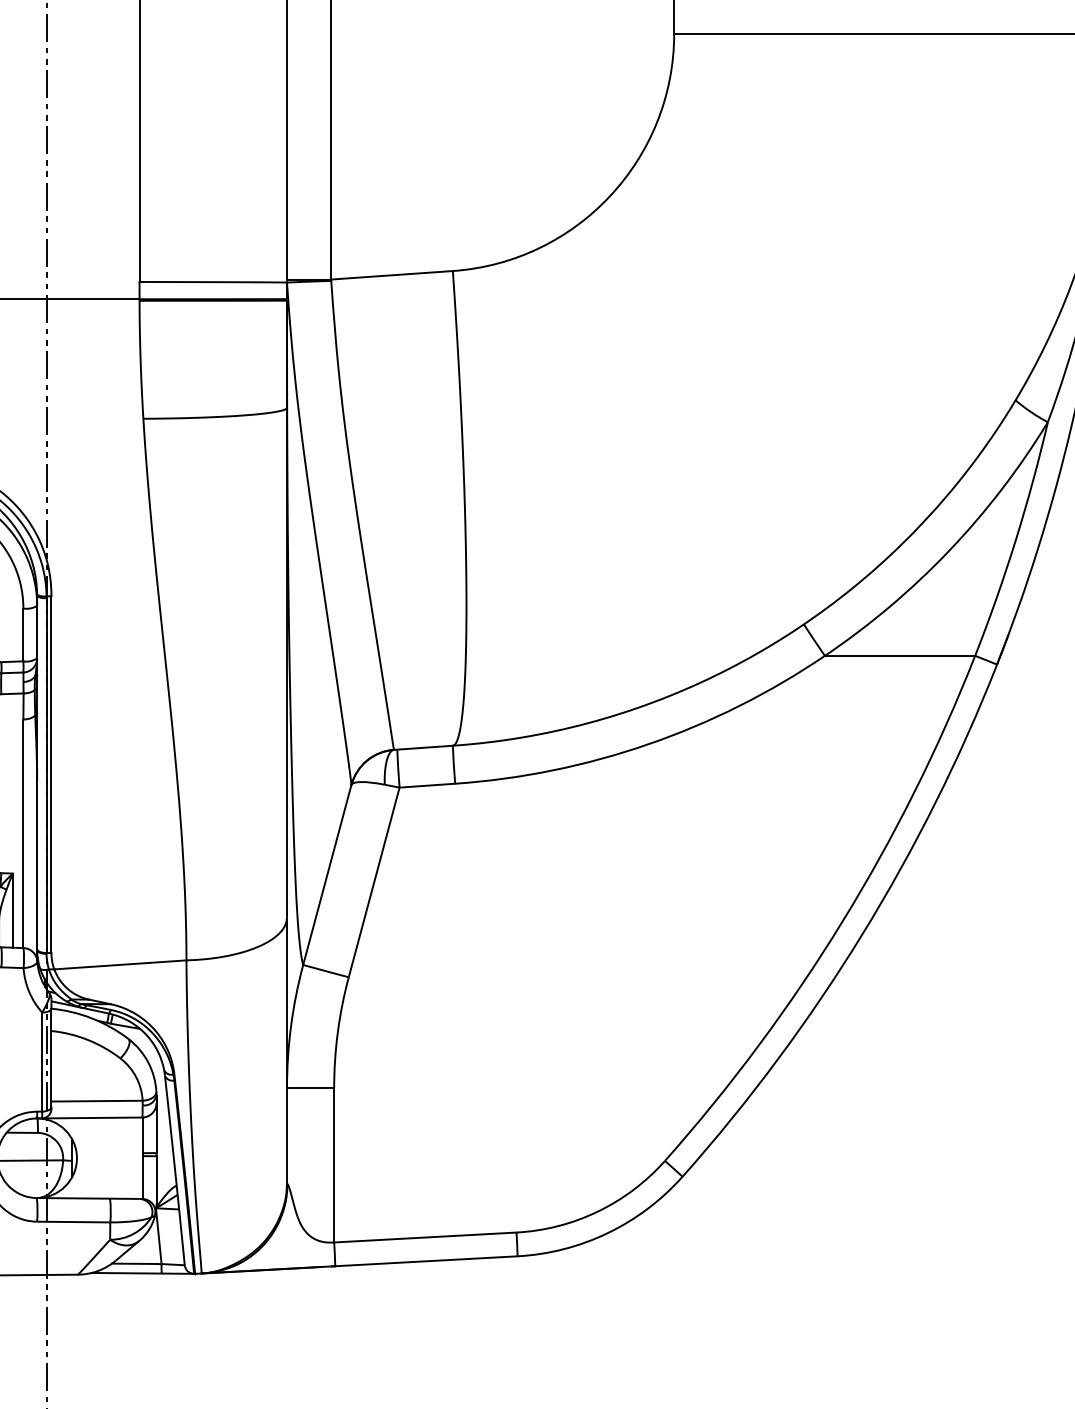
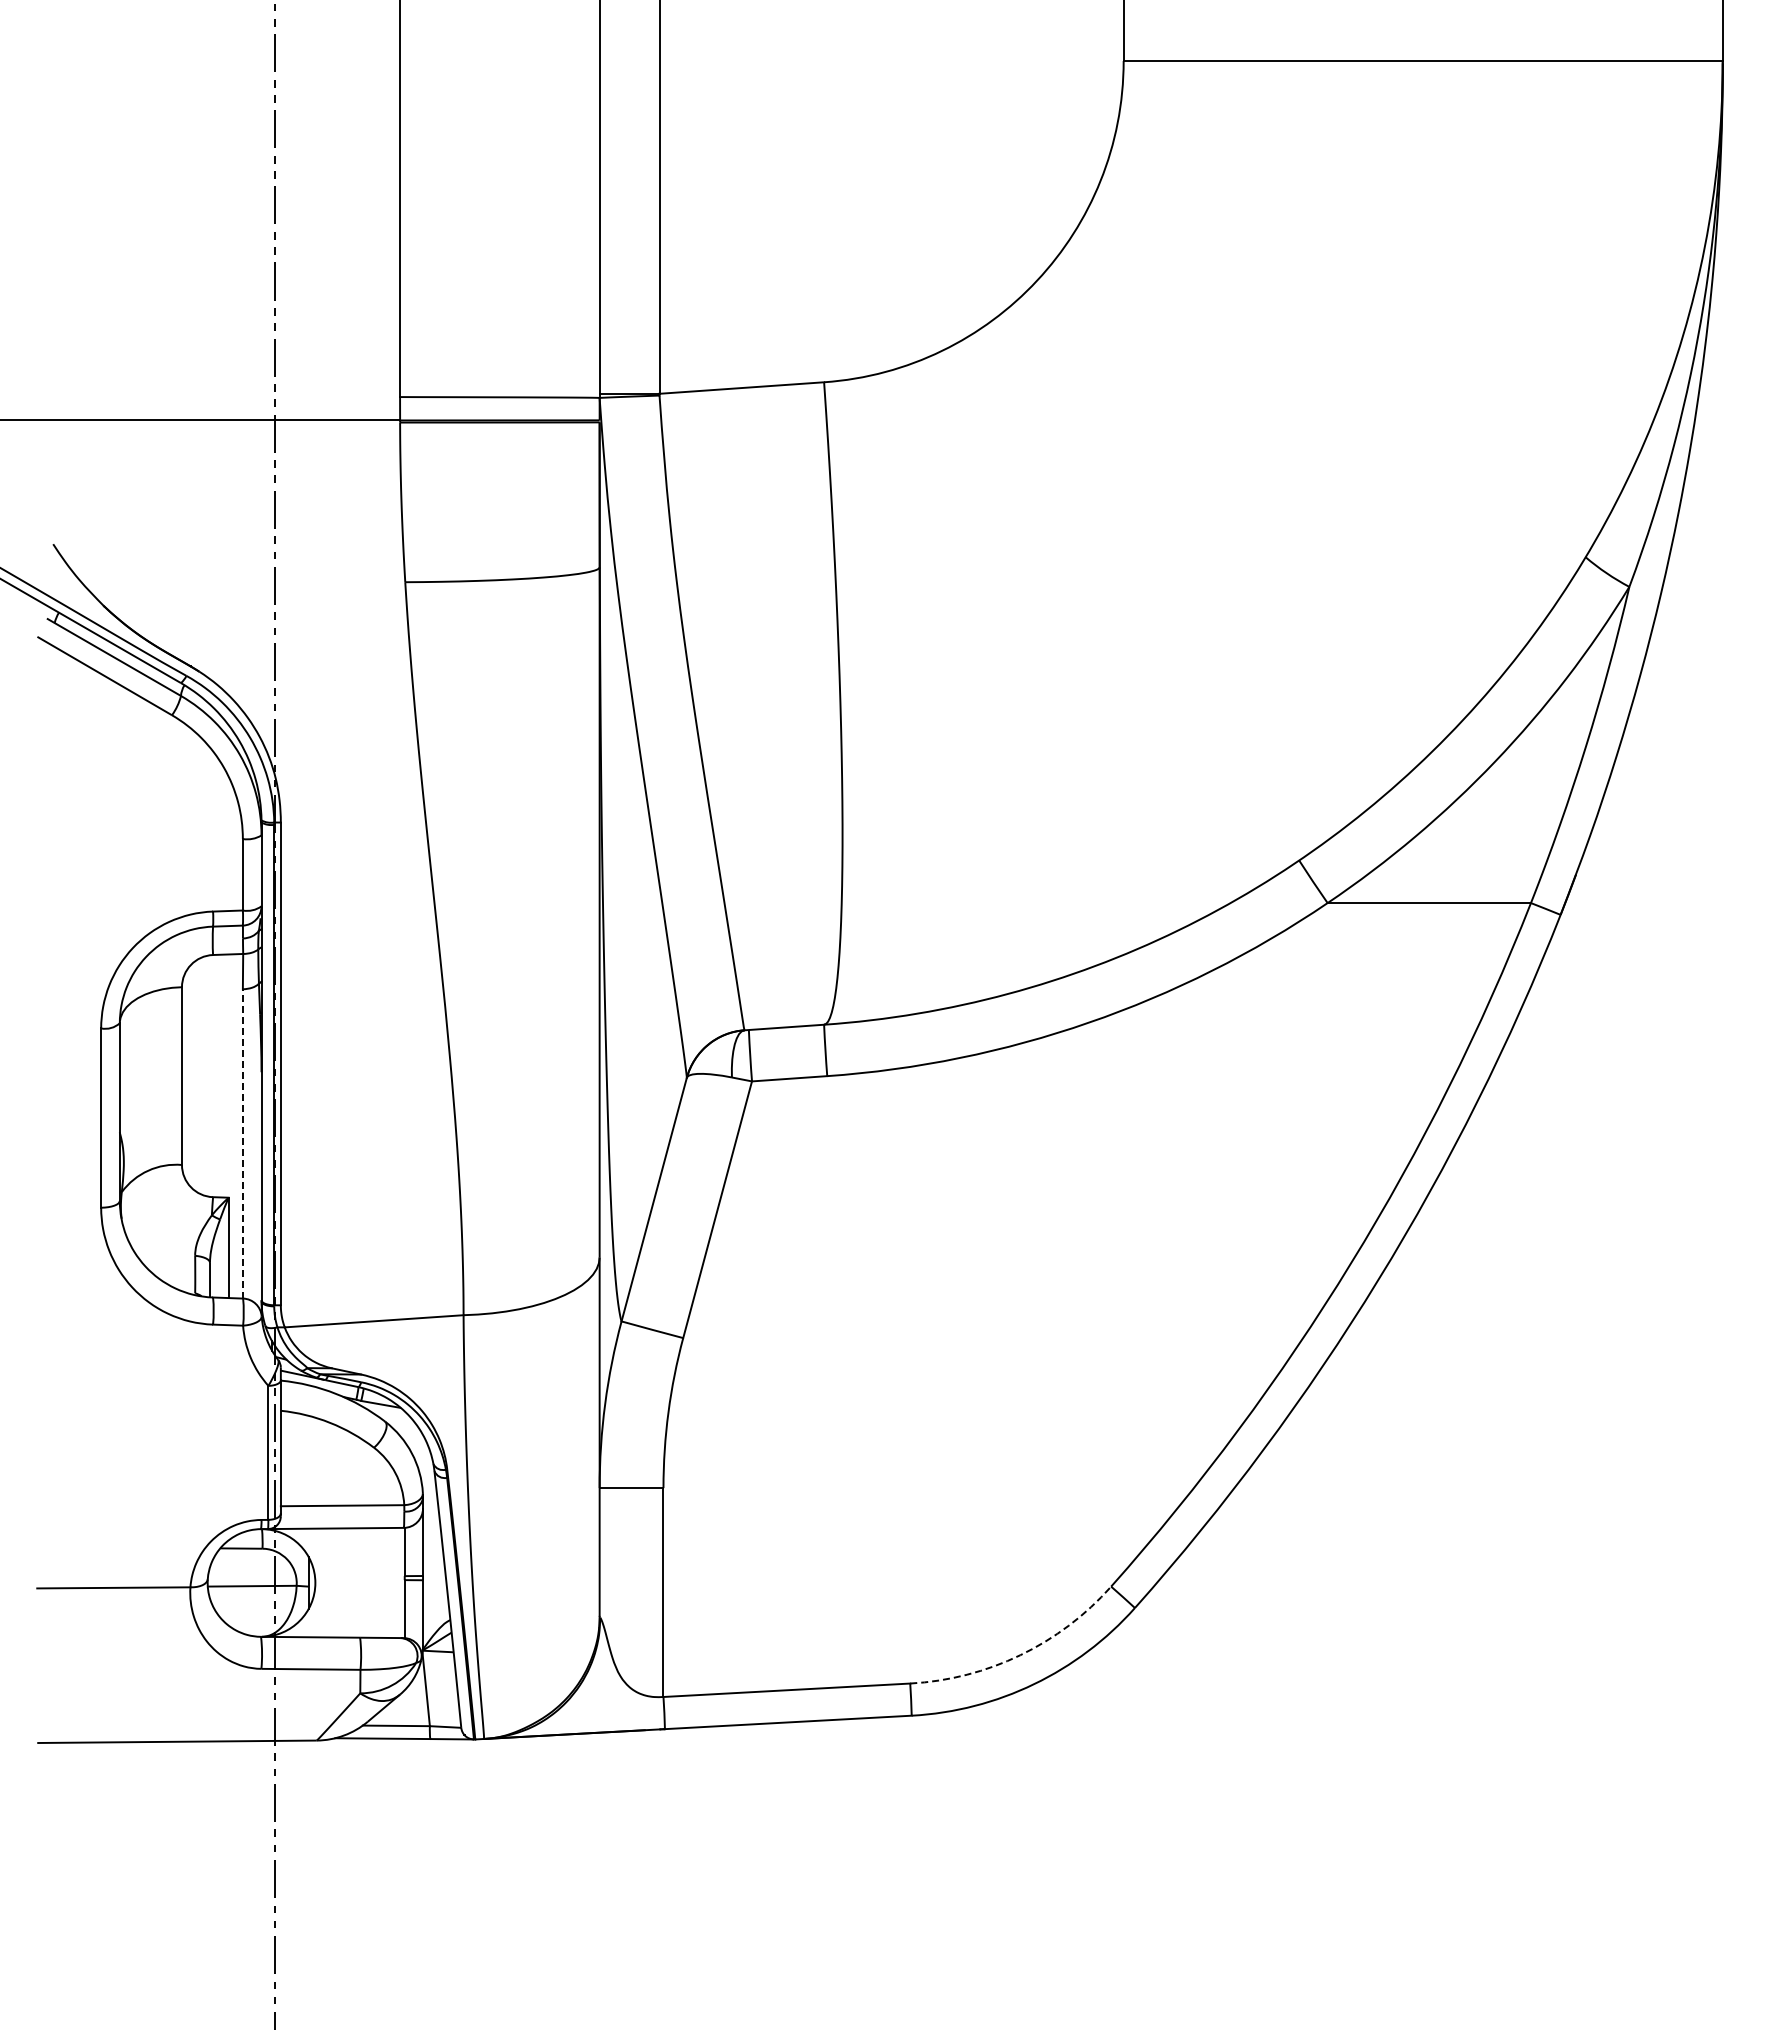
line: (23, 833) -> (242, 1143), solid -> dashed
arc: (597, 1211) -> (1020, 1655), solid -> dashed

